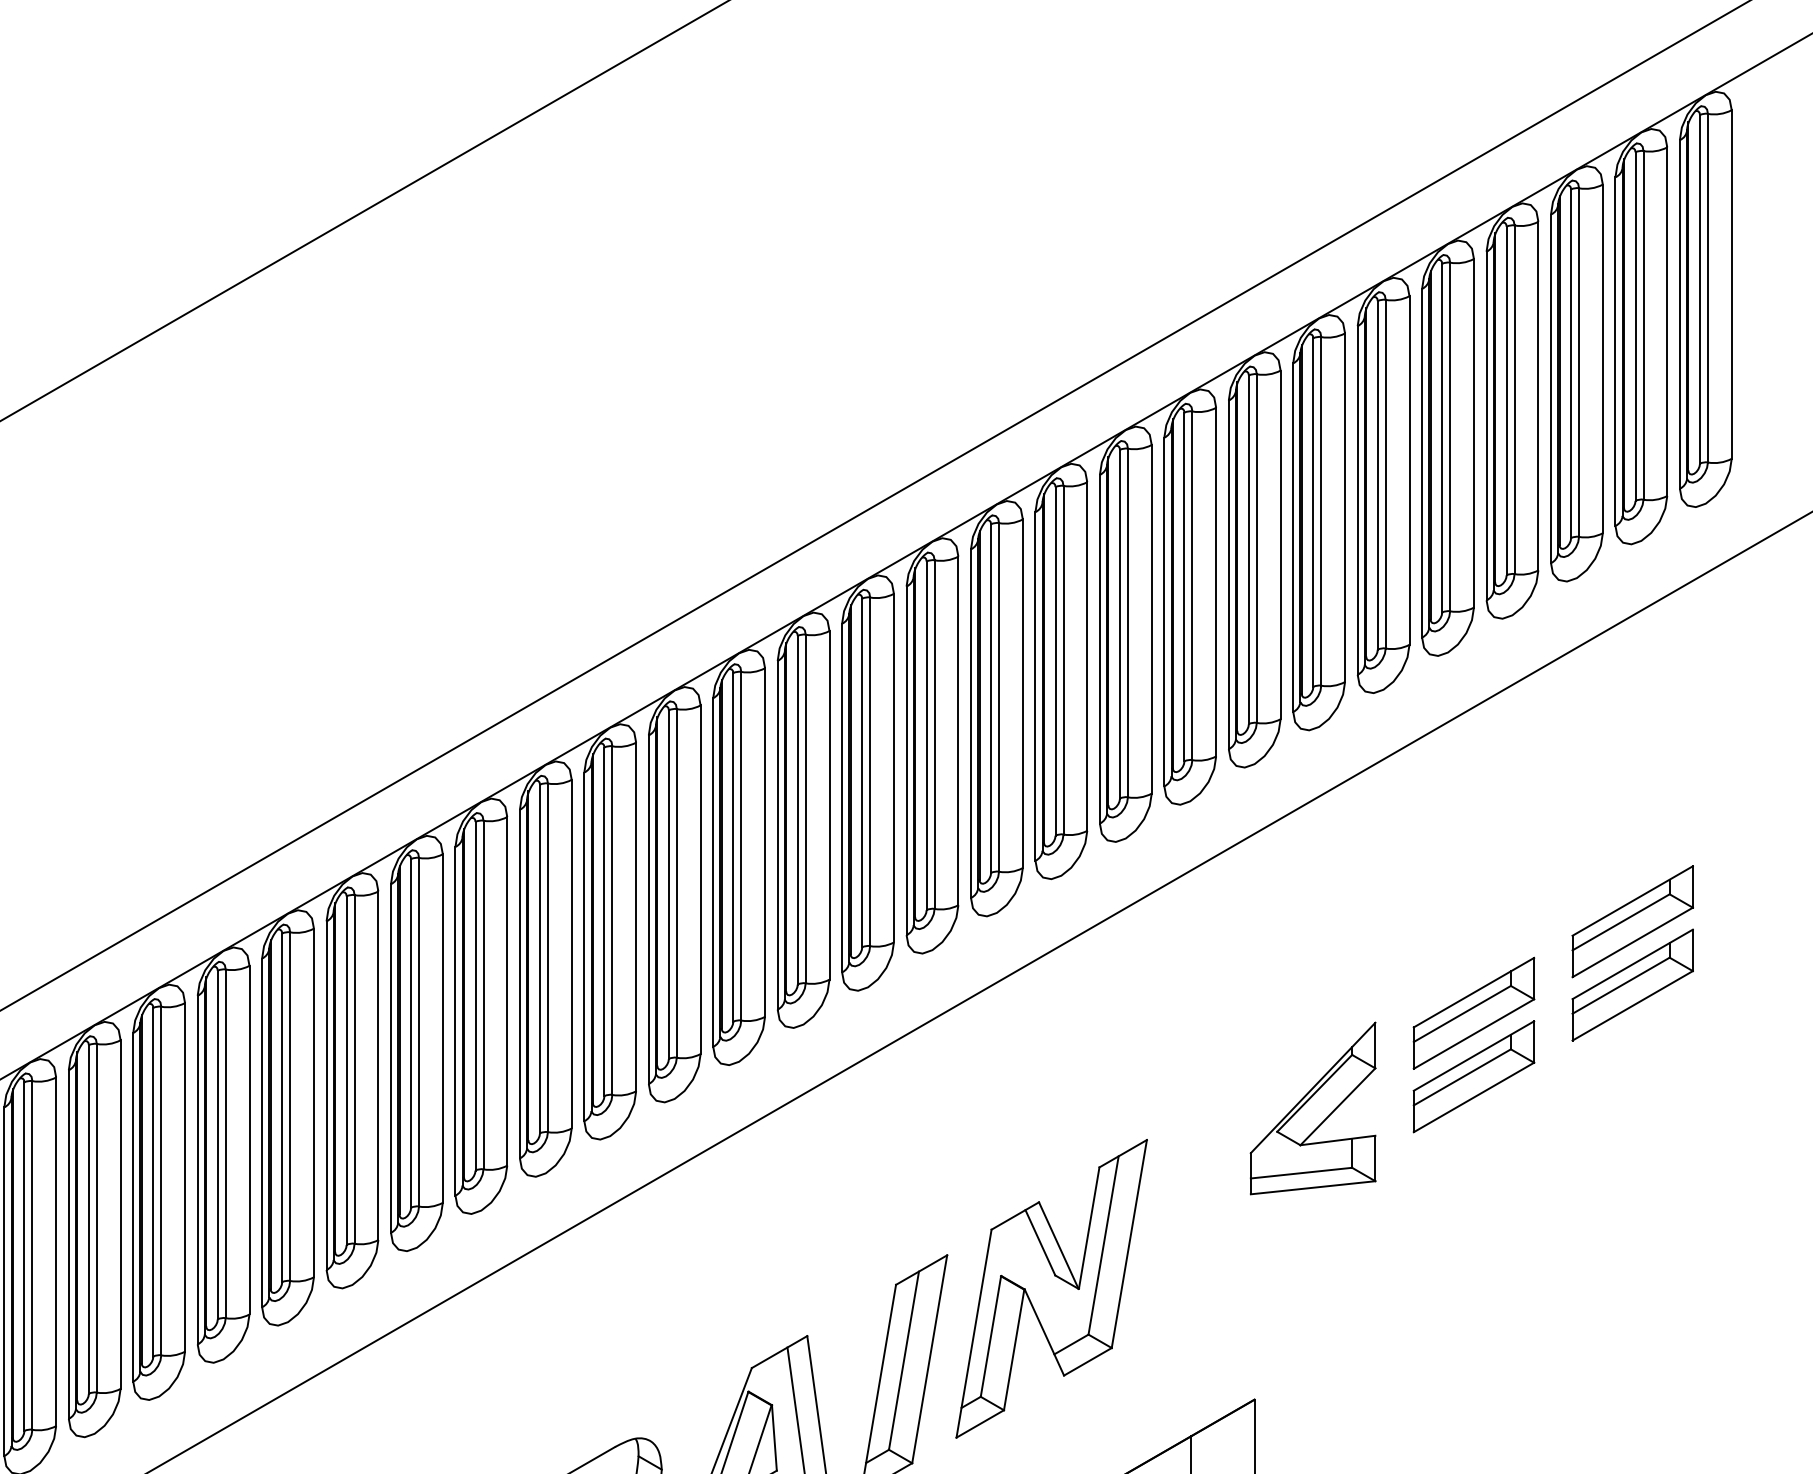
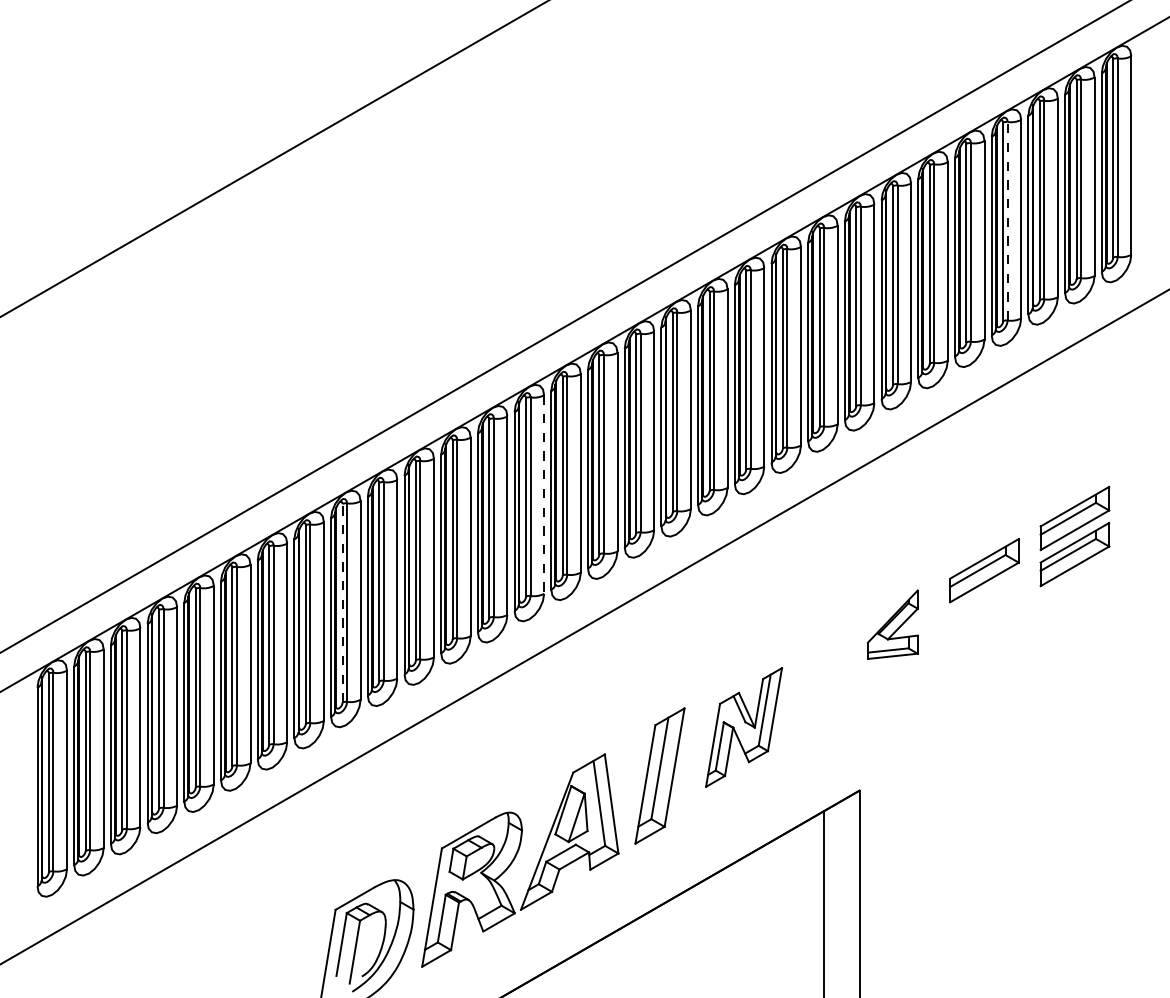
line: (1514, 398) -> (1007, 220), solid -> dashed
line: (701, 881) -> (544, 495), solid -> dashed
line: (346, 1069) -> (342, 602), solid -> dashed
part: (1473, 1076) -> (984, 606), removed
part: (1312, 1107) -> (892, 624), size x0.7
part: (1050, 1288) -> (743, 727), size x0.7

